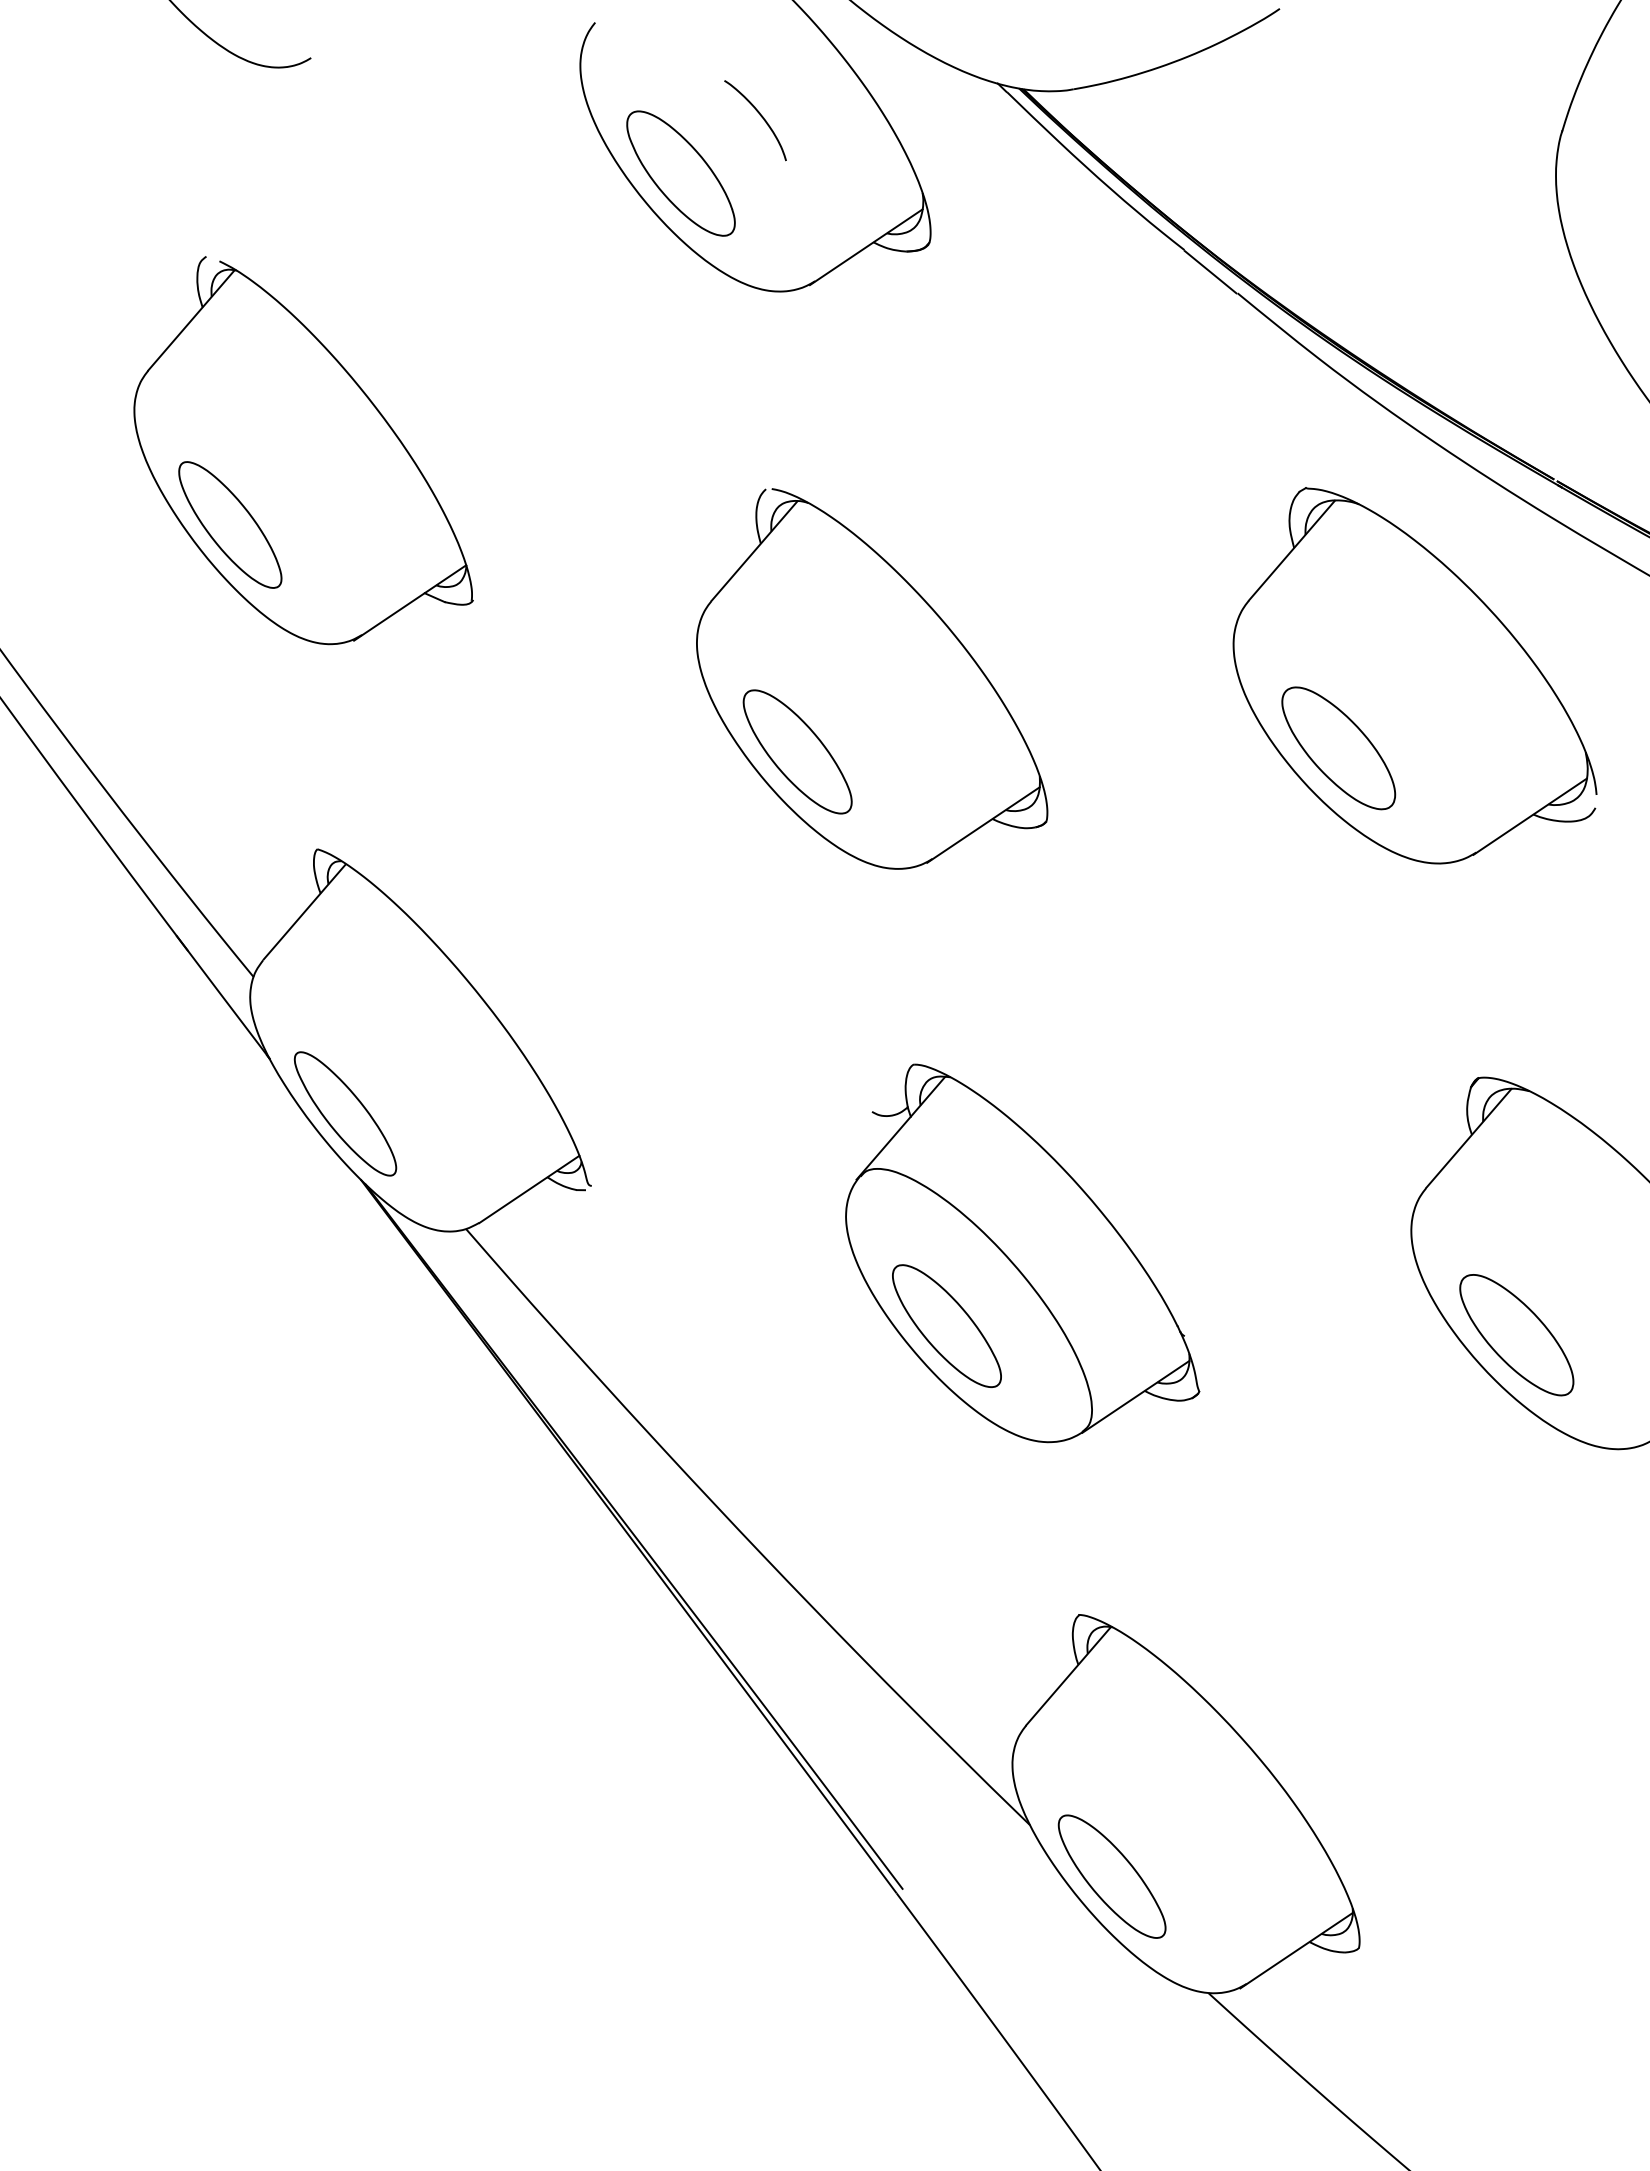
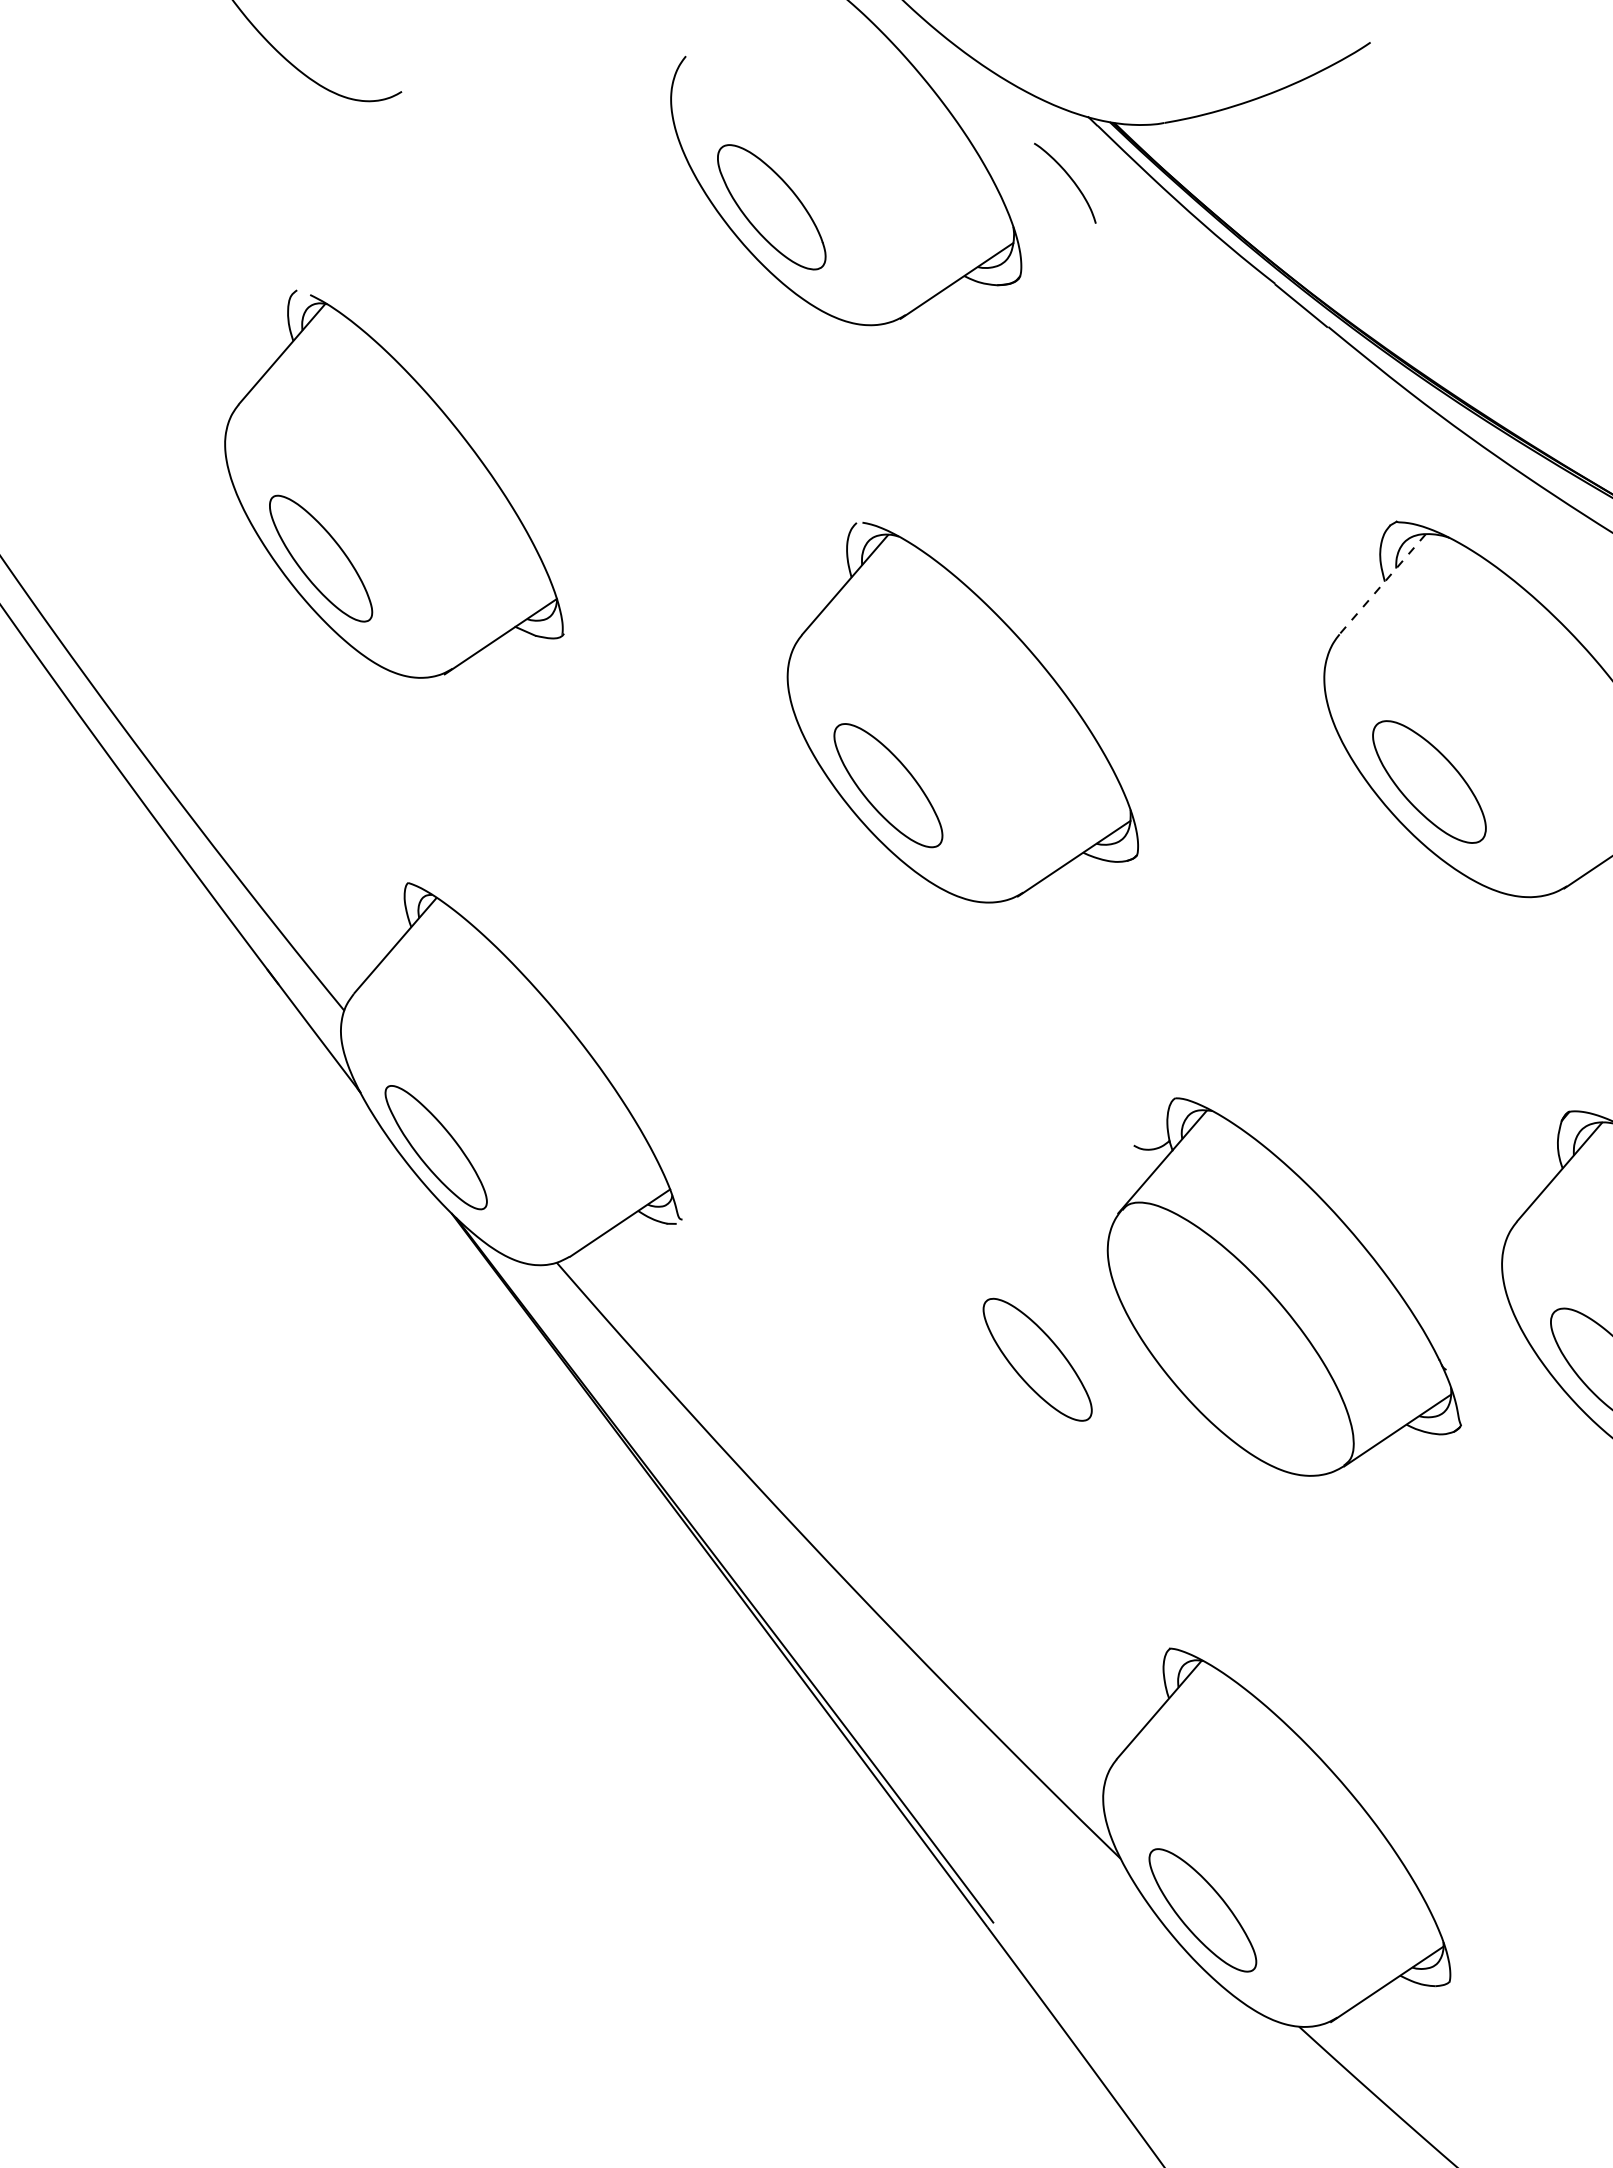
curve: (760, 116) -> (1070, 179), moved
line: (1291, 550) -> (1382, 584), solid -> dashed
part: (1022, 1253) -> (1284, 1287), moved

